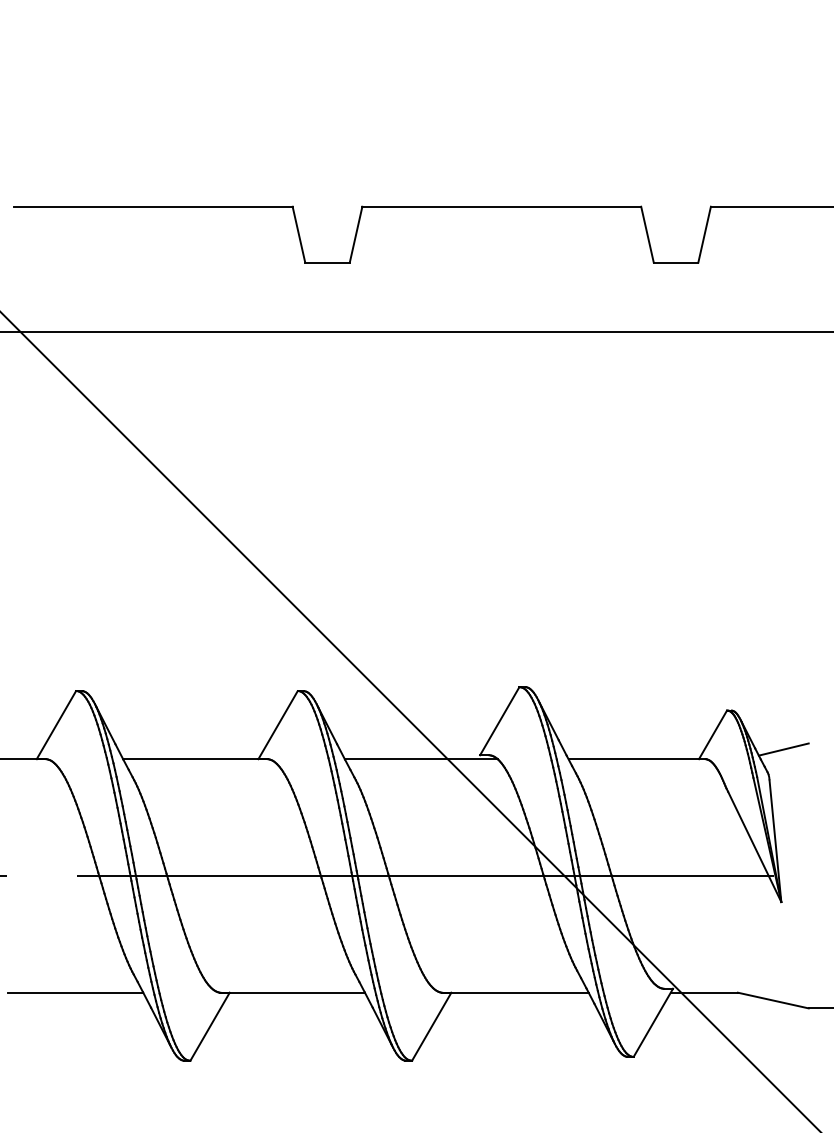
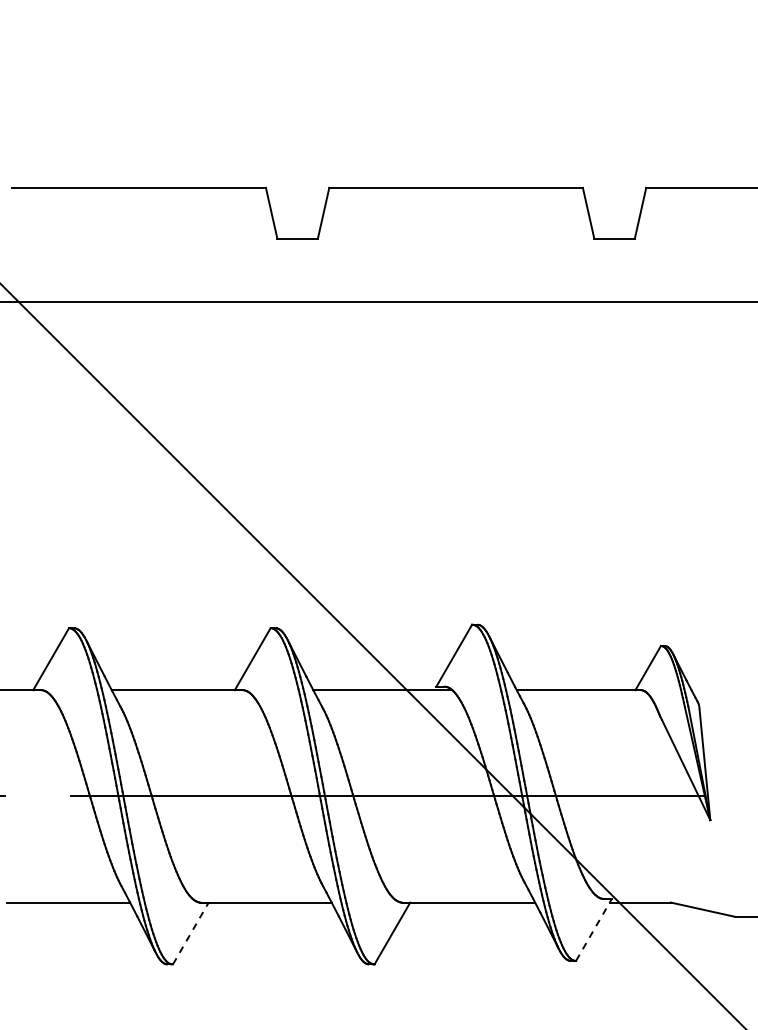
line: (783, 748) -> (712, 680), removed
line: (653, 1022) -> (594, 929), solid -> dashed
line: (209, 1026) -> (190, 933), solid -> dashed

